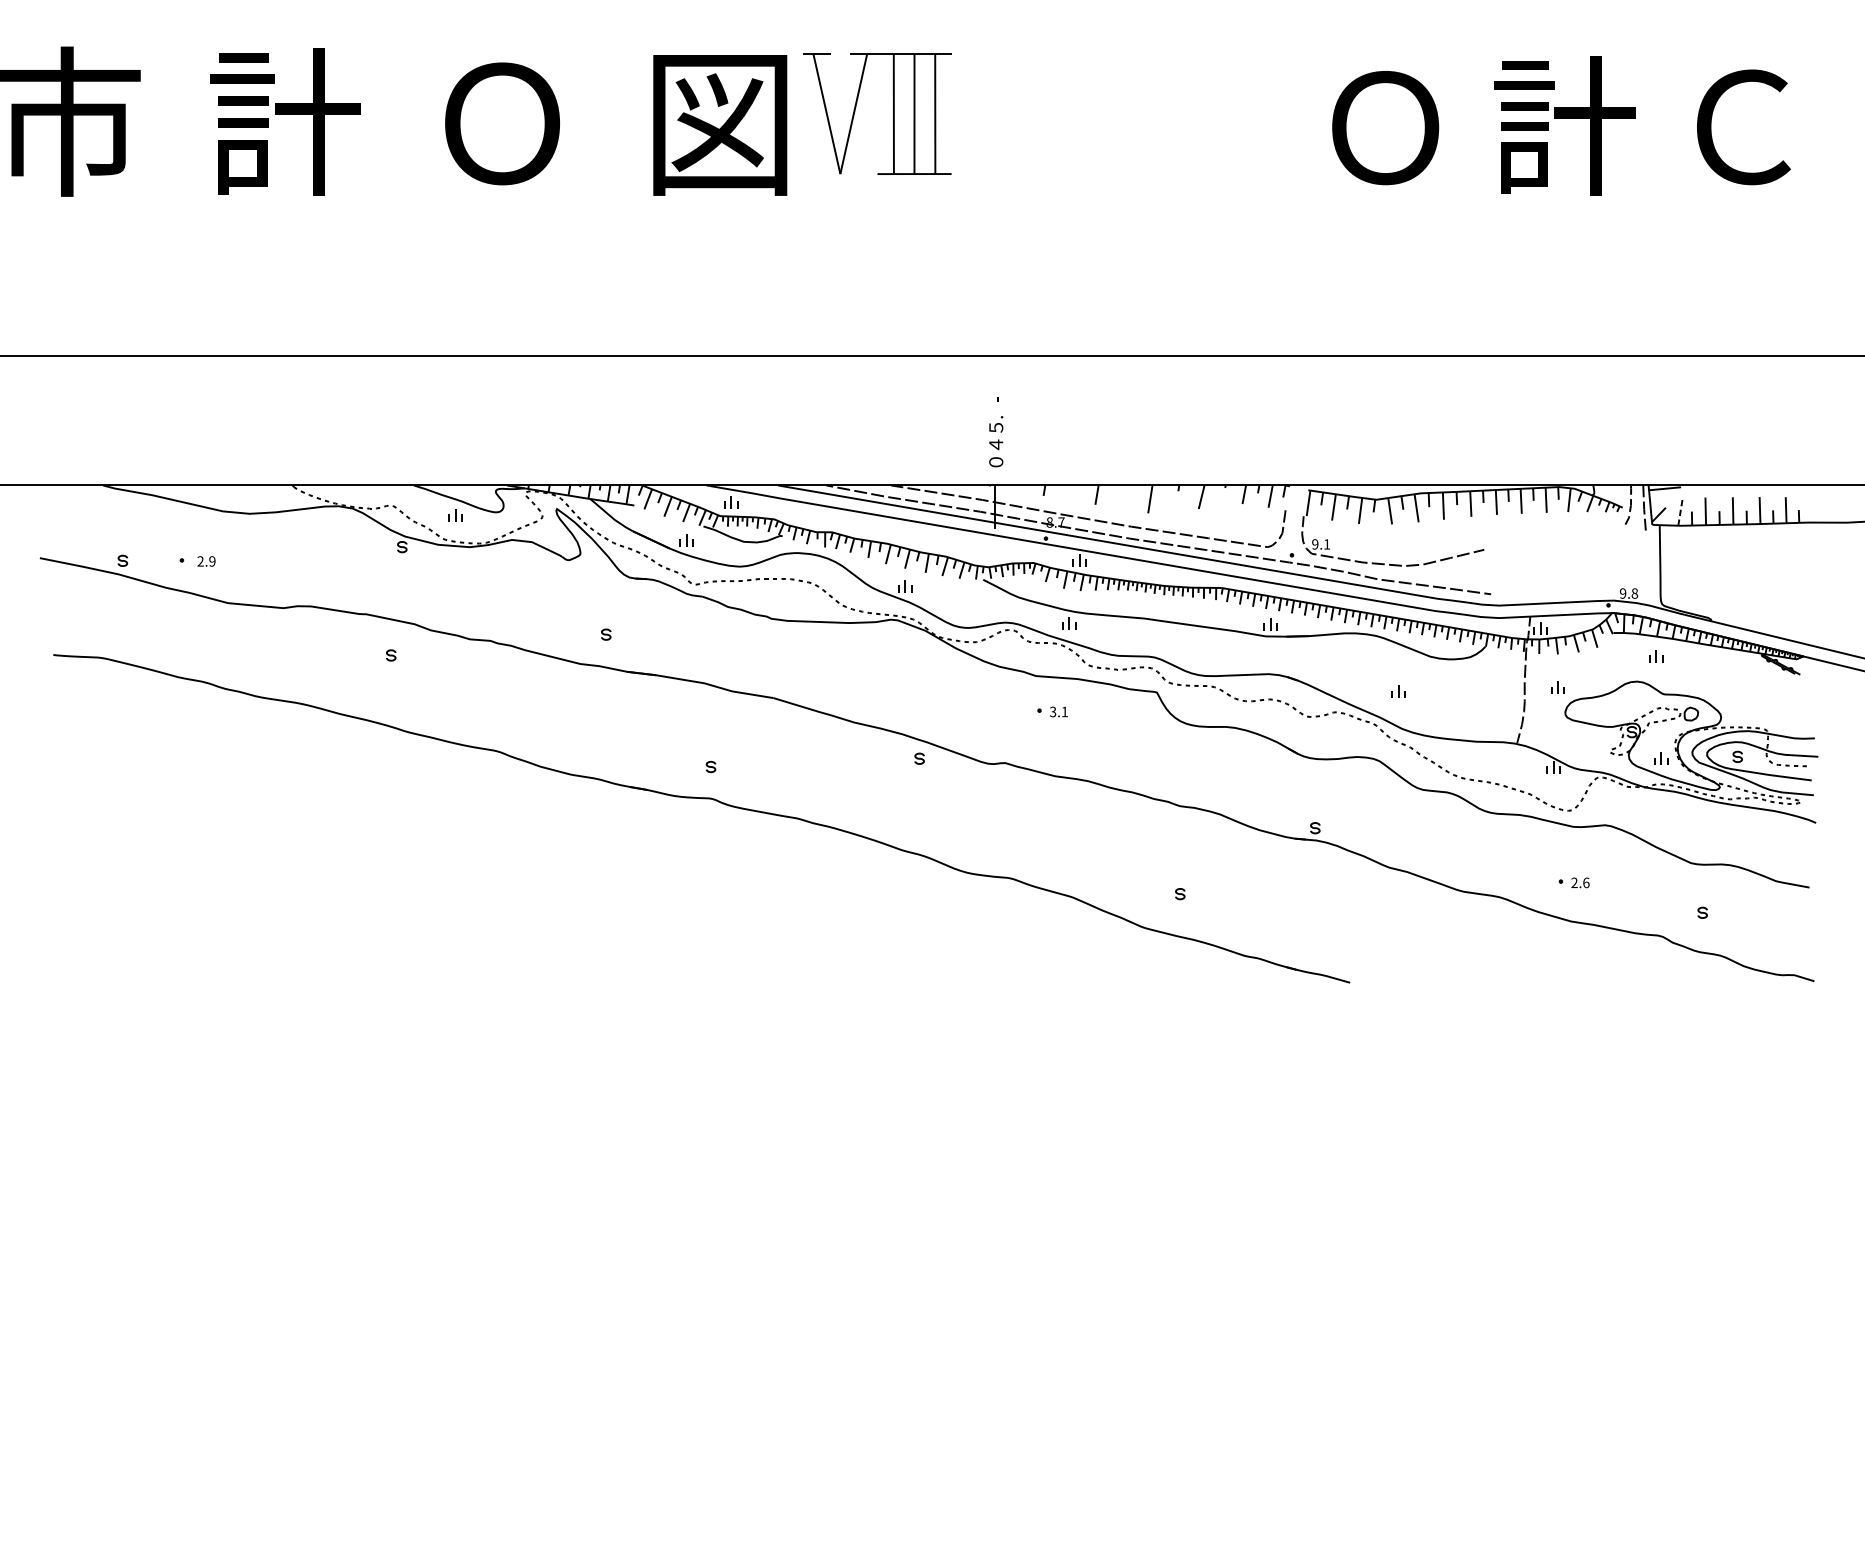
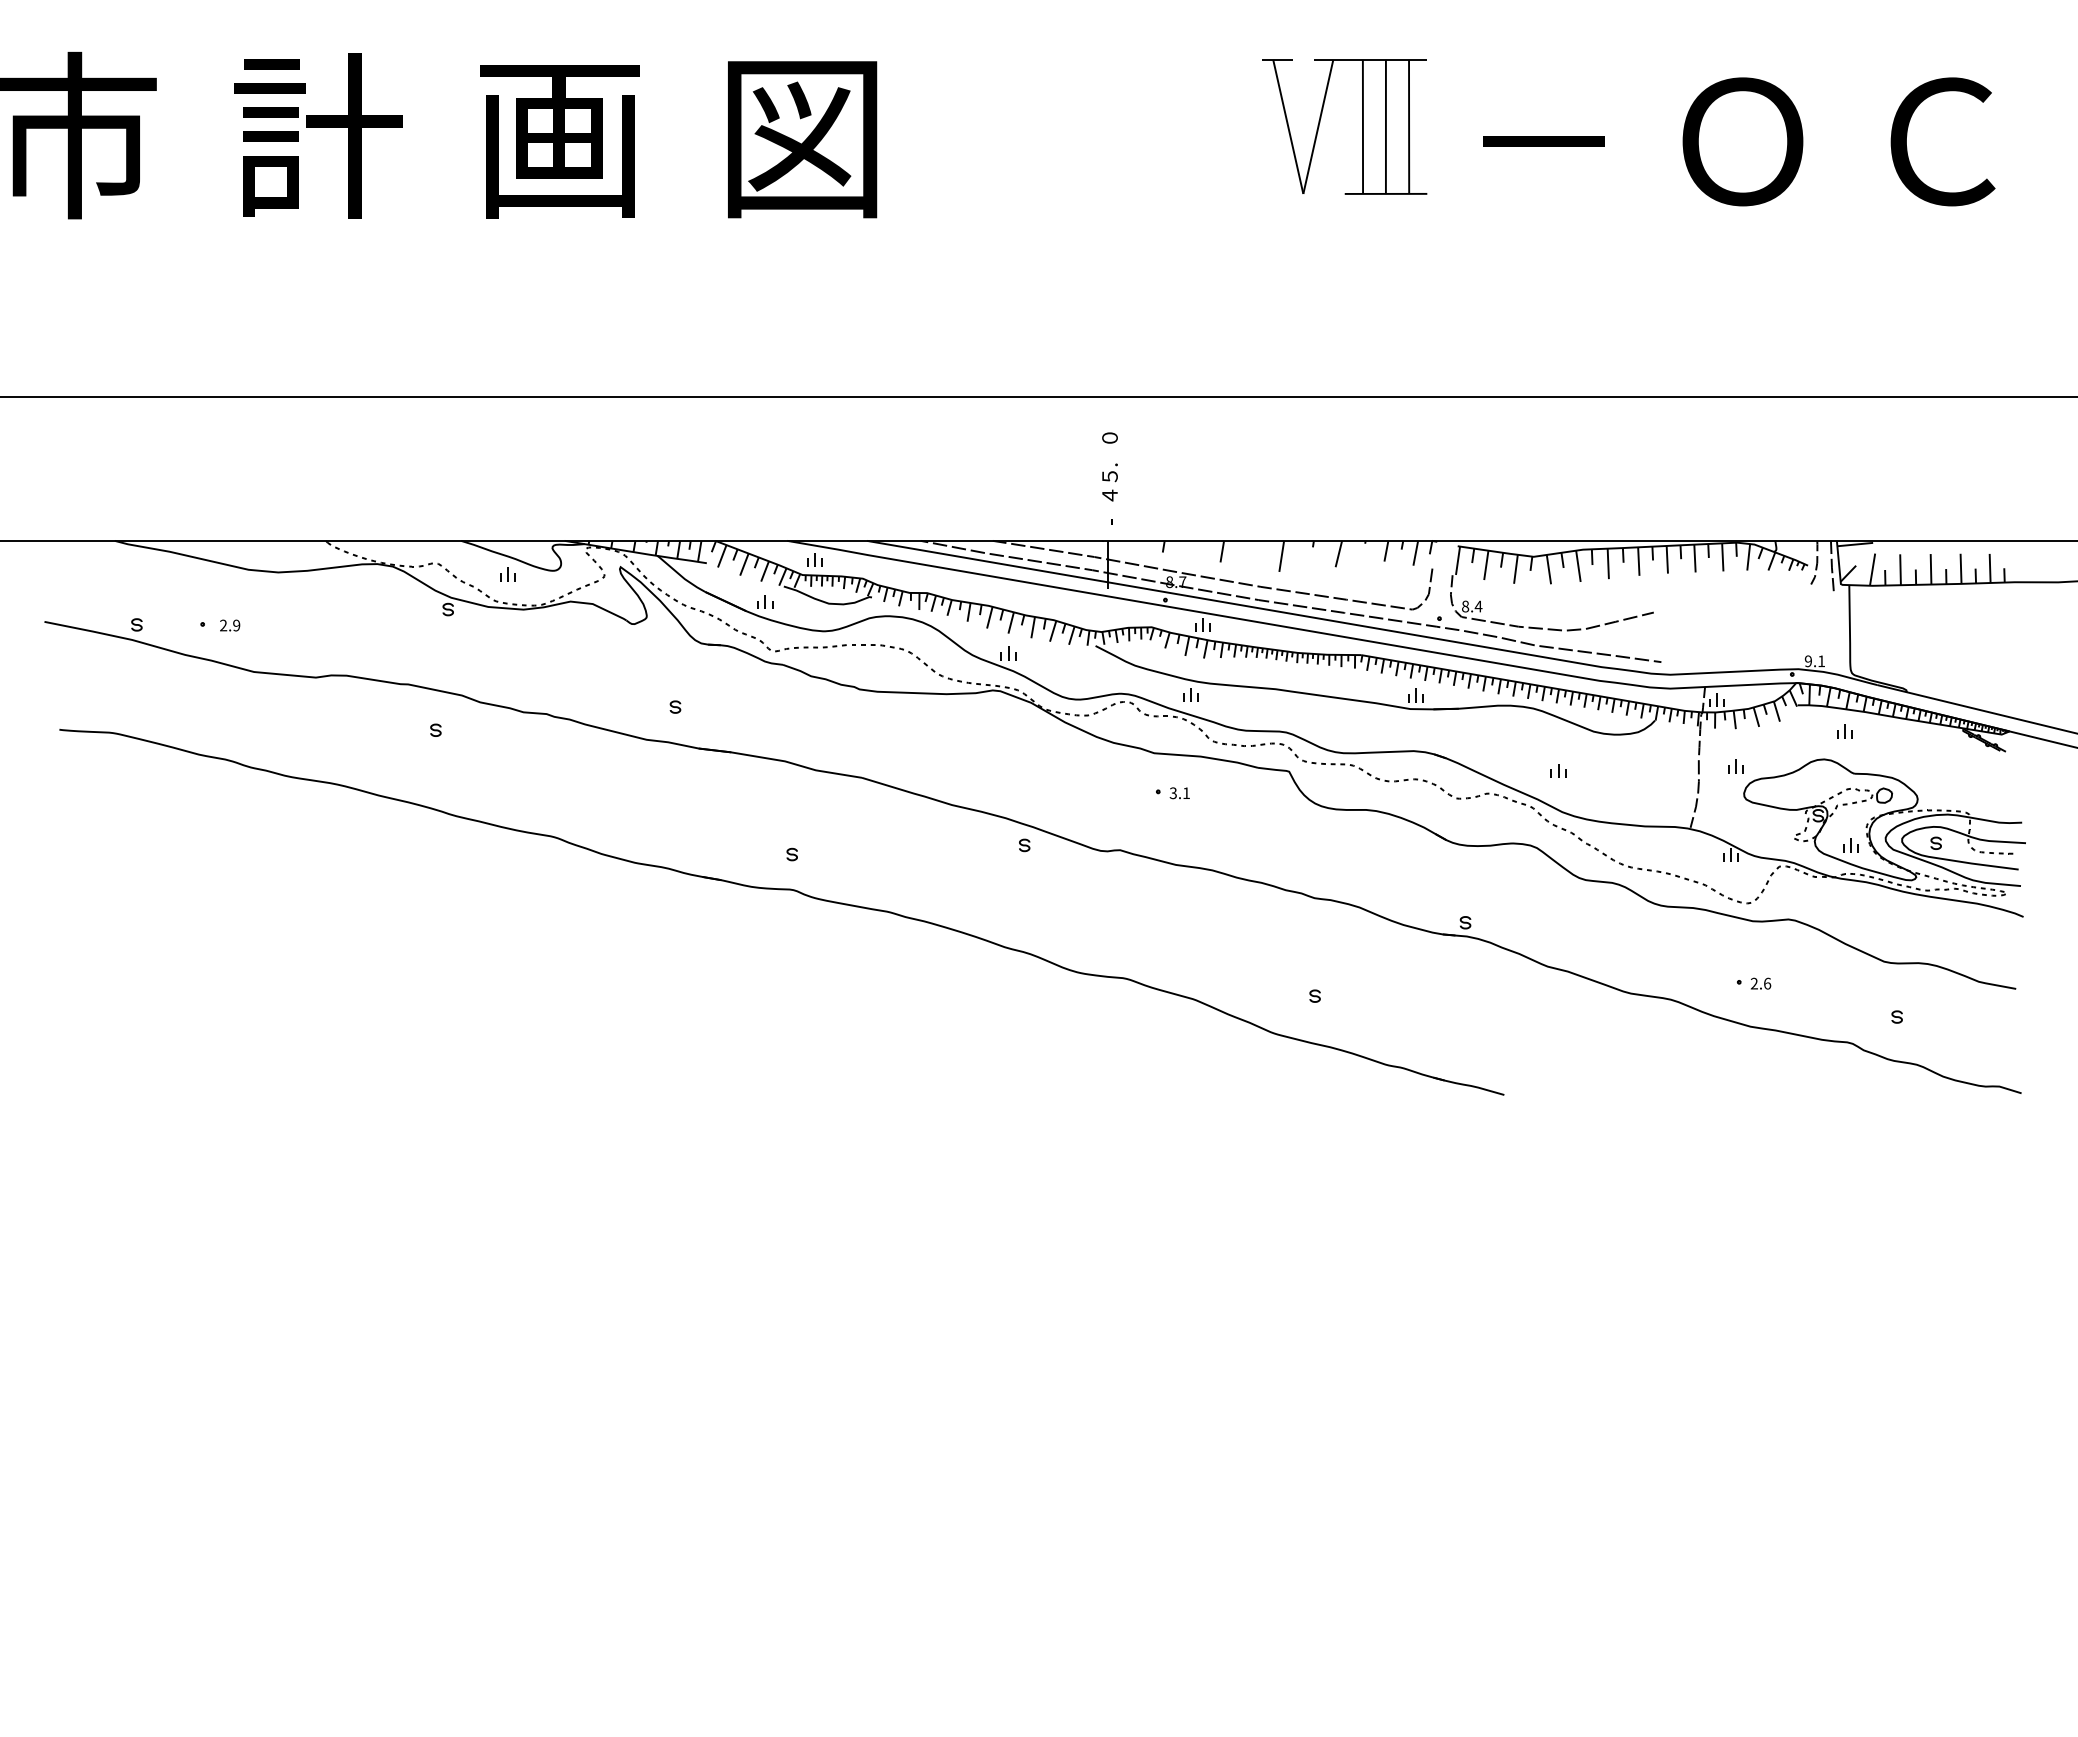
part: (893, 113) -> (1362, 126), moved
text: (1564, 125) -> (1743, 139), 計 -> Ｏ
text: (502, 127) -> (559, 141), Ｏ -> 画
text: (1385, 127) -> (1543, 142), Ｏ -> －
text: (995, 394) -> (1109, 439), - -> ０
text: (995, 463) -> (1109, 516), ０ -> -
line: (1680, 511) -> (1872, 569), dashed -> solid
text: (1321, 544) -> (1472, 606), 9.1 -> 8.4
text: (1634, 593) -> (1821, 661), 9.8 -> 9.1

